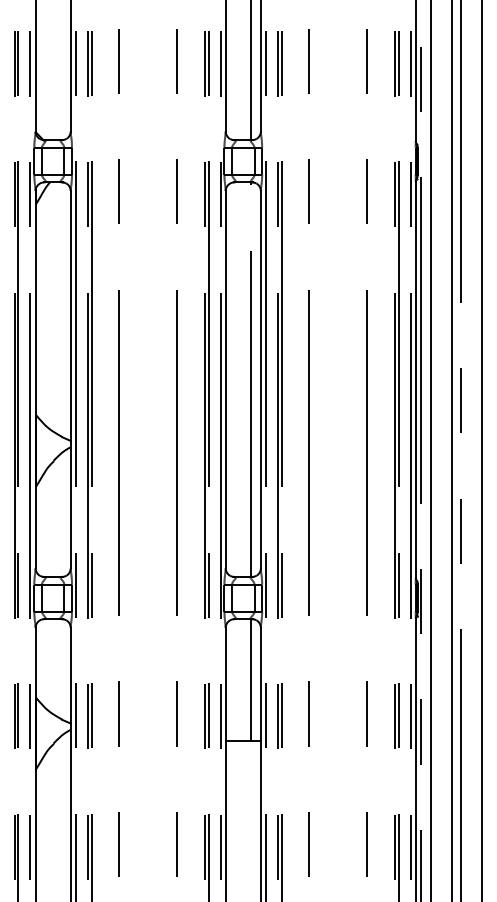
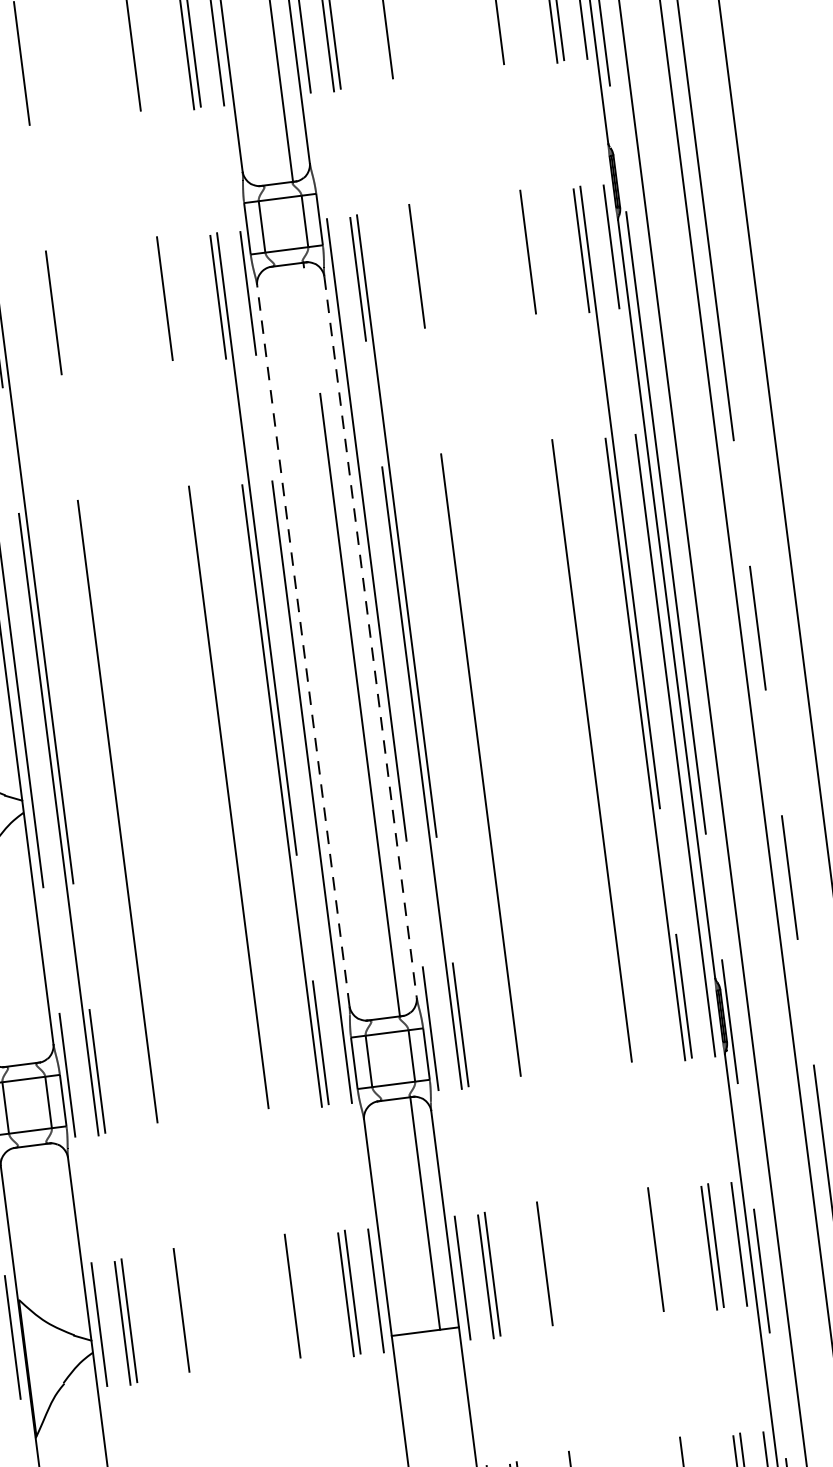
line: (225, 379) -> (302, 645), solid -> dashed
line: (260, 379) -> (369, 636), solid -> dashed

